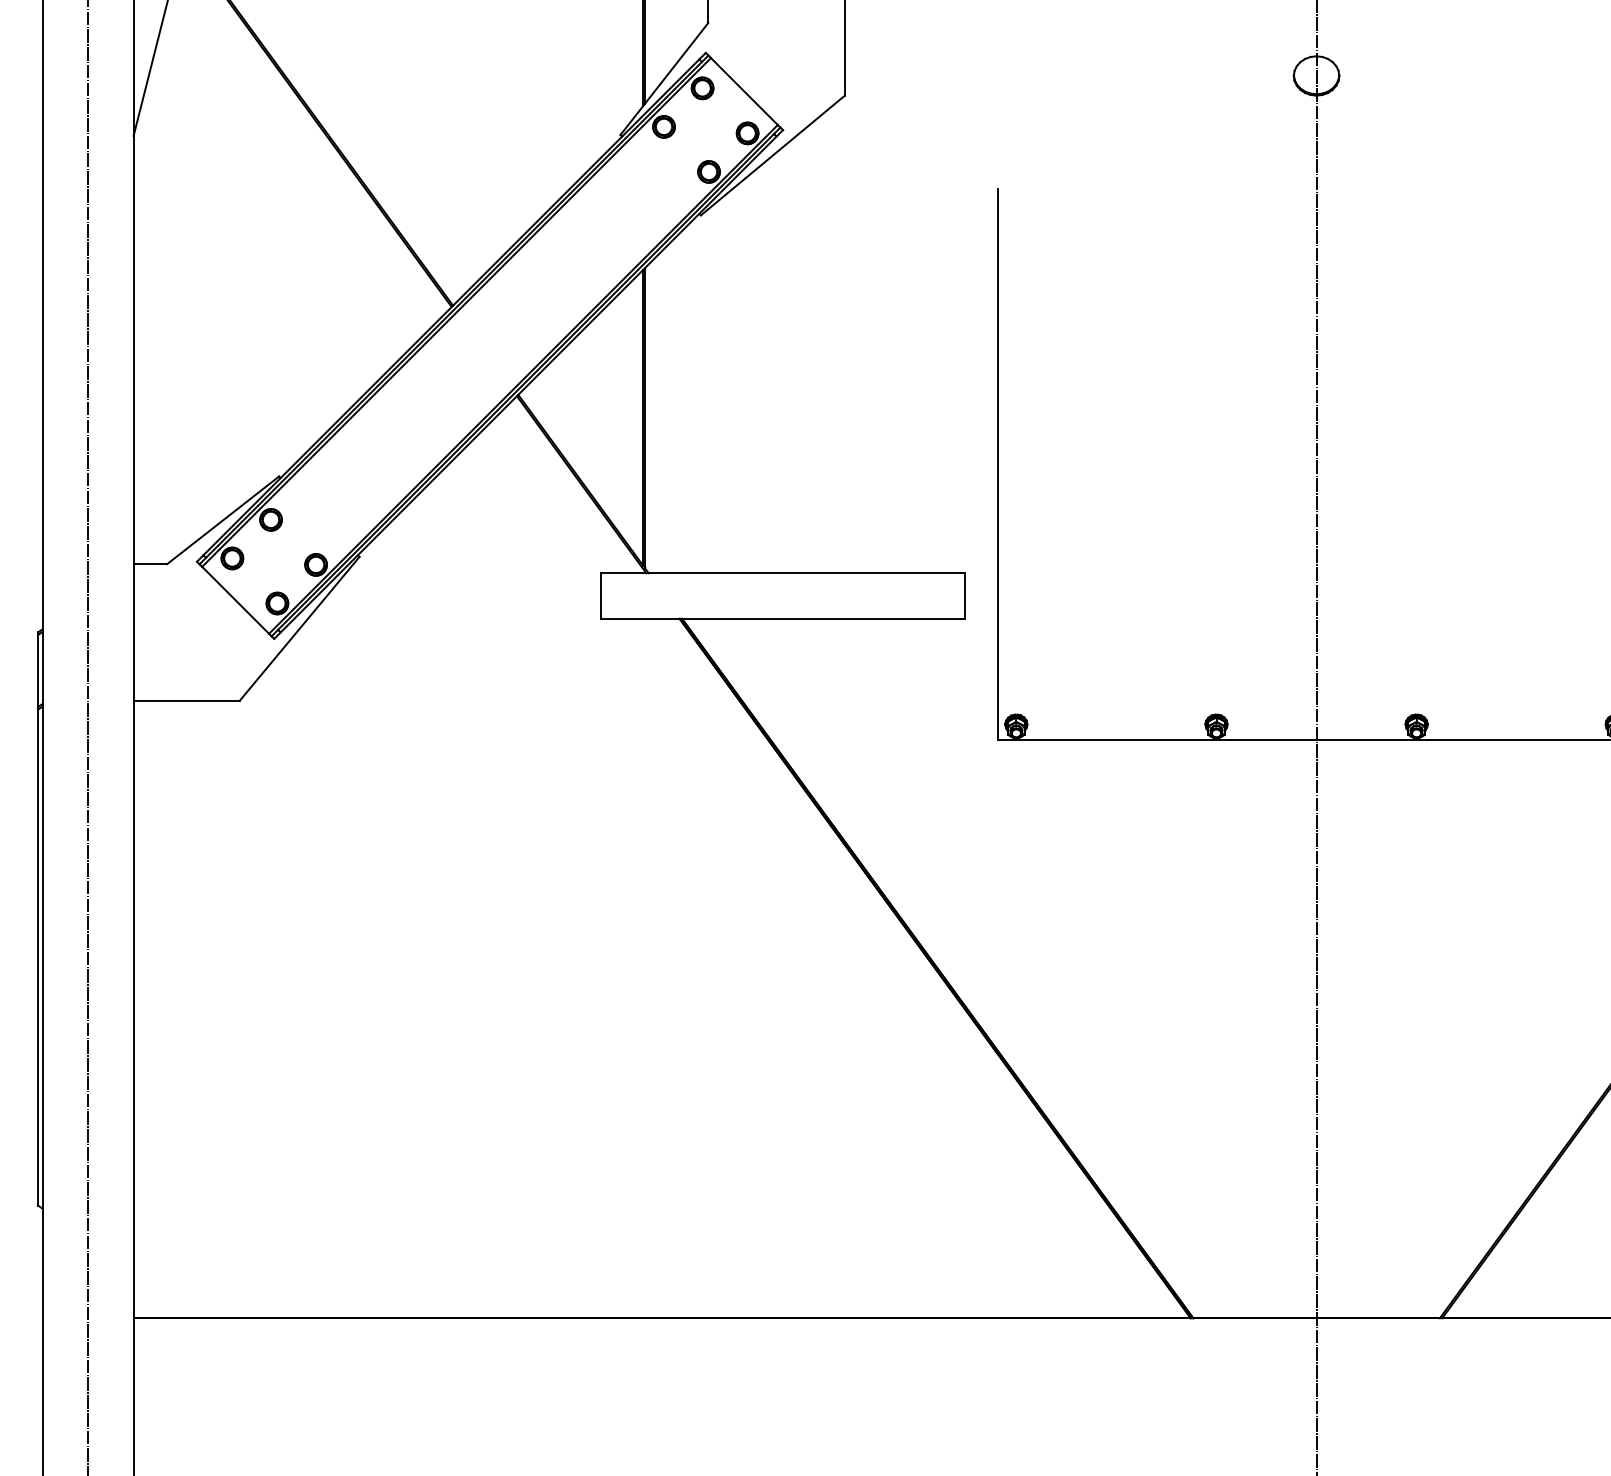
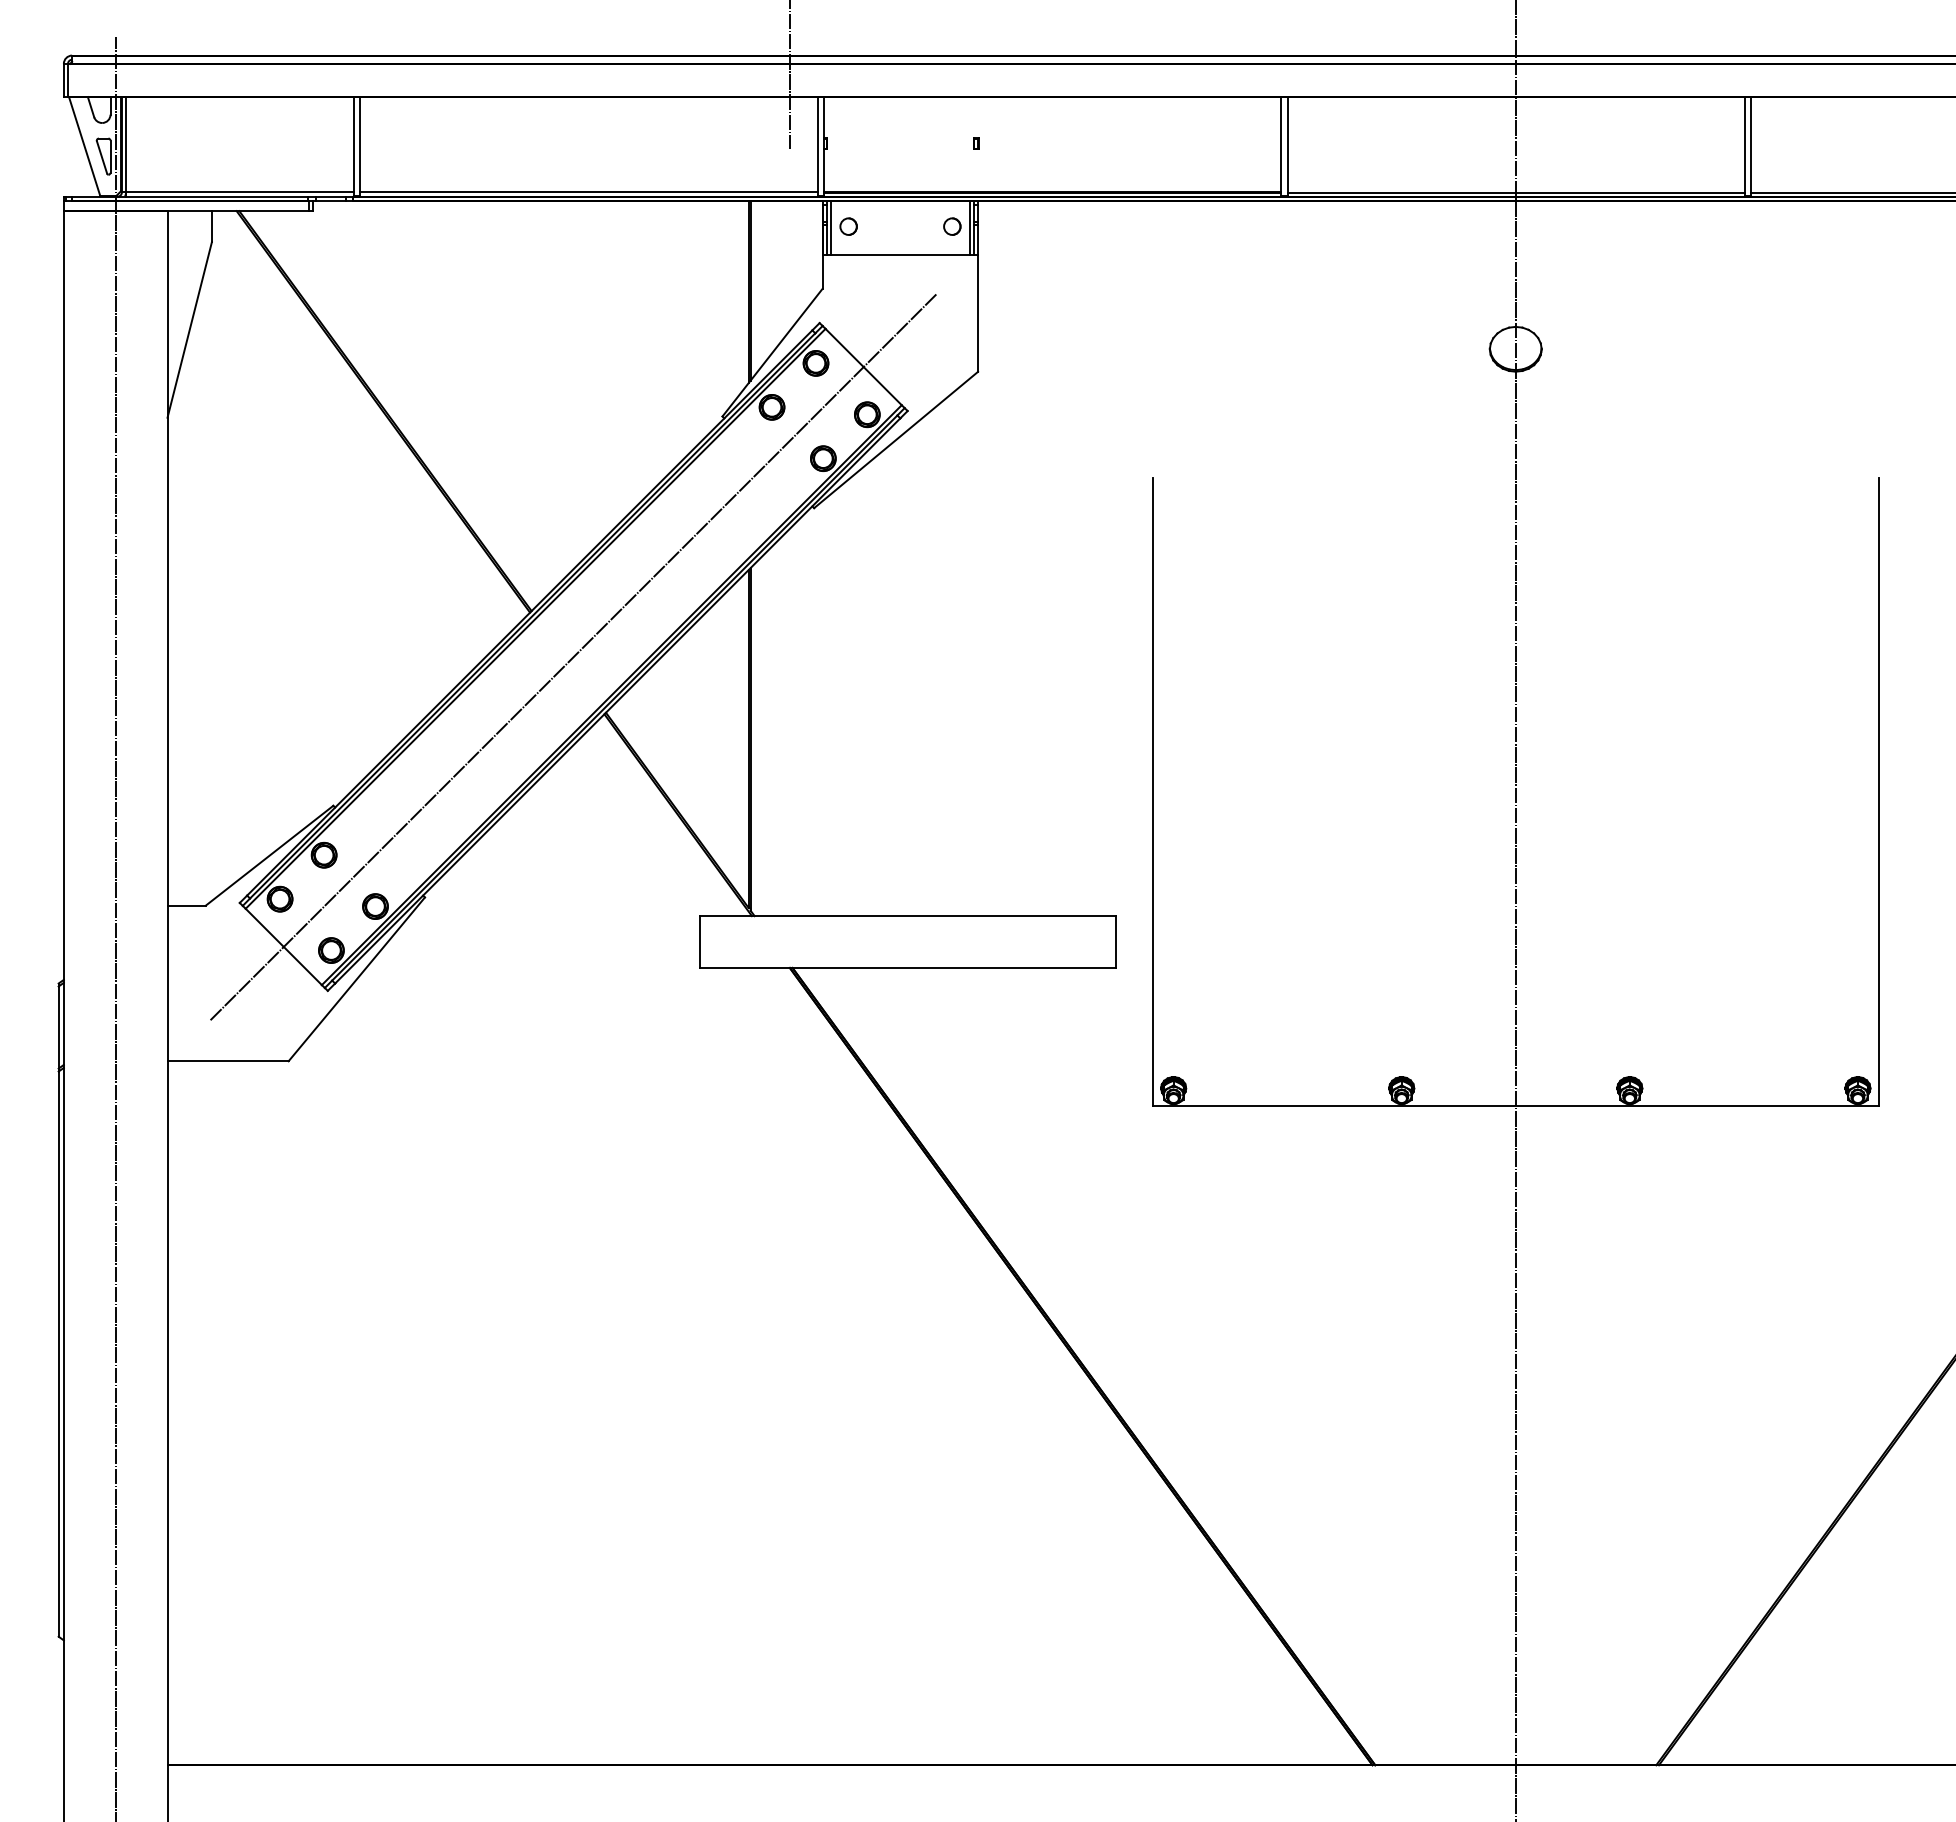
line: (489, 345) -> (573, 656), added

